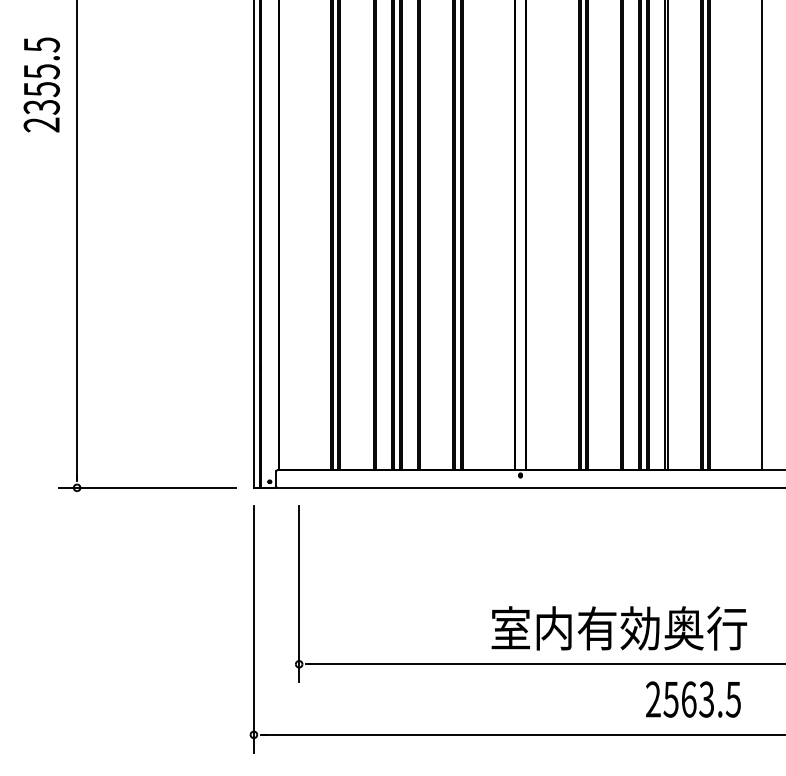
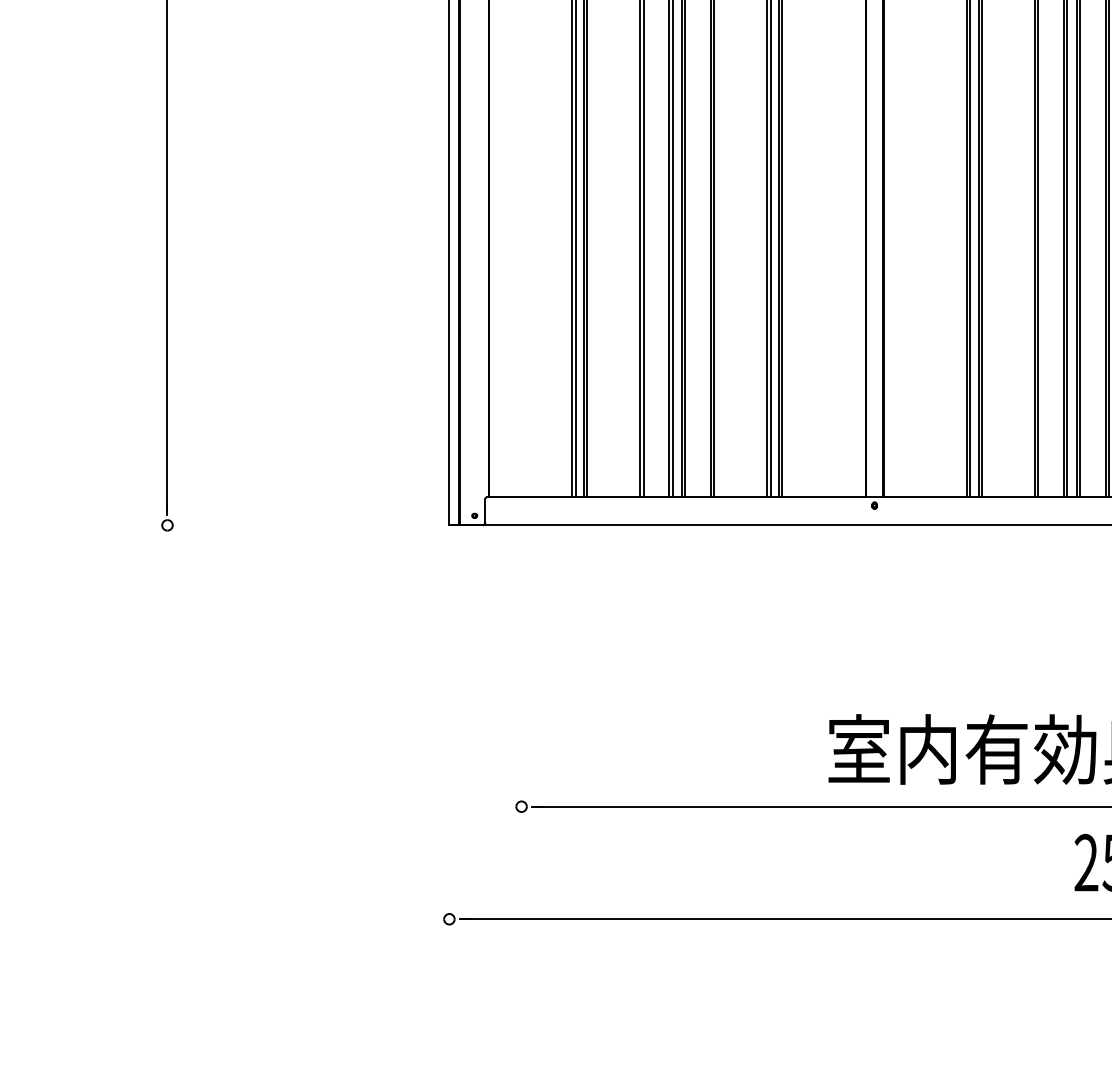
line: (147, 487) -> (279, 524), removed
line: (299, 593) -> (522, 693), removed
line: (253, 628) -> (448, 749), removed

